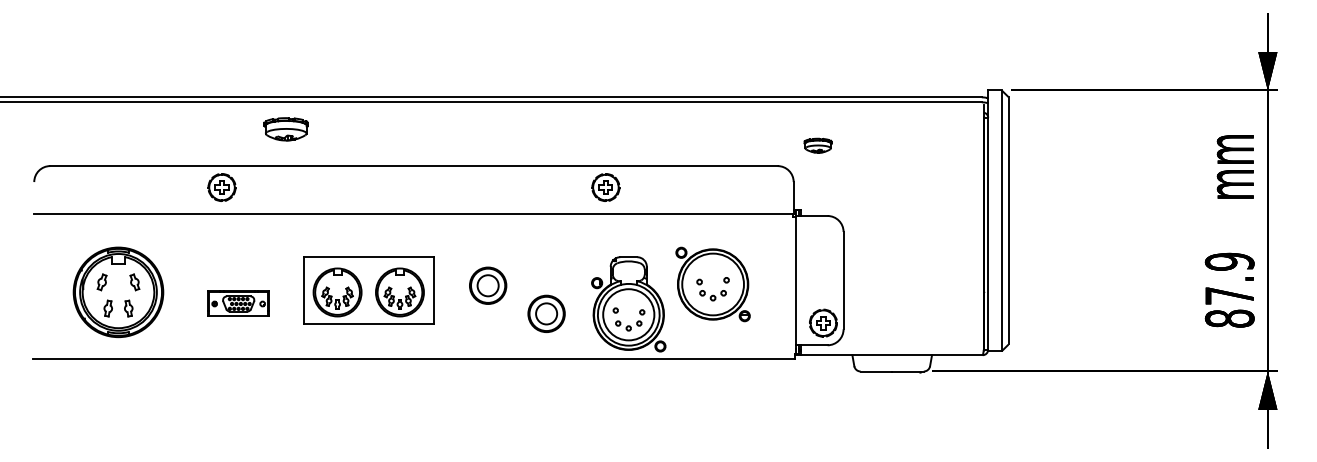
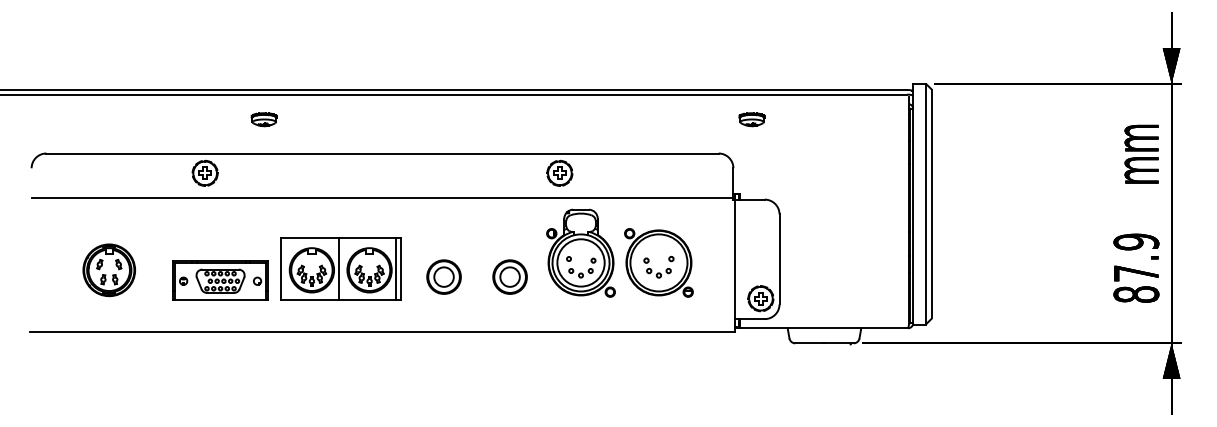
part: (285, 129) -> (263, 119), size x0.62
part: (817, 145) -> (751, 119), moved
part: (487, 285) -> (443, 276), moved
line: (366, 290) -> (338, 268), added
line: (429, 290) -> (396, 268), added
part: (117, 292) -> (108, 270), size x0.62
part: (238, 303) -> (220, 280), size x1.67
part: (628, 303) -> (580, 252), moved
part: (545, 313) -> (509, 276), moved

